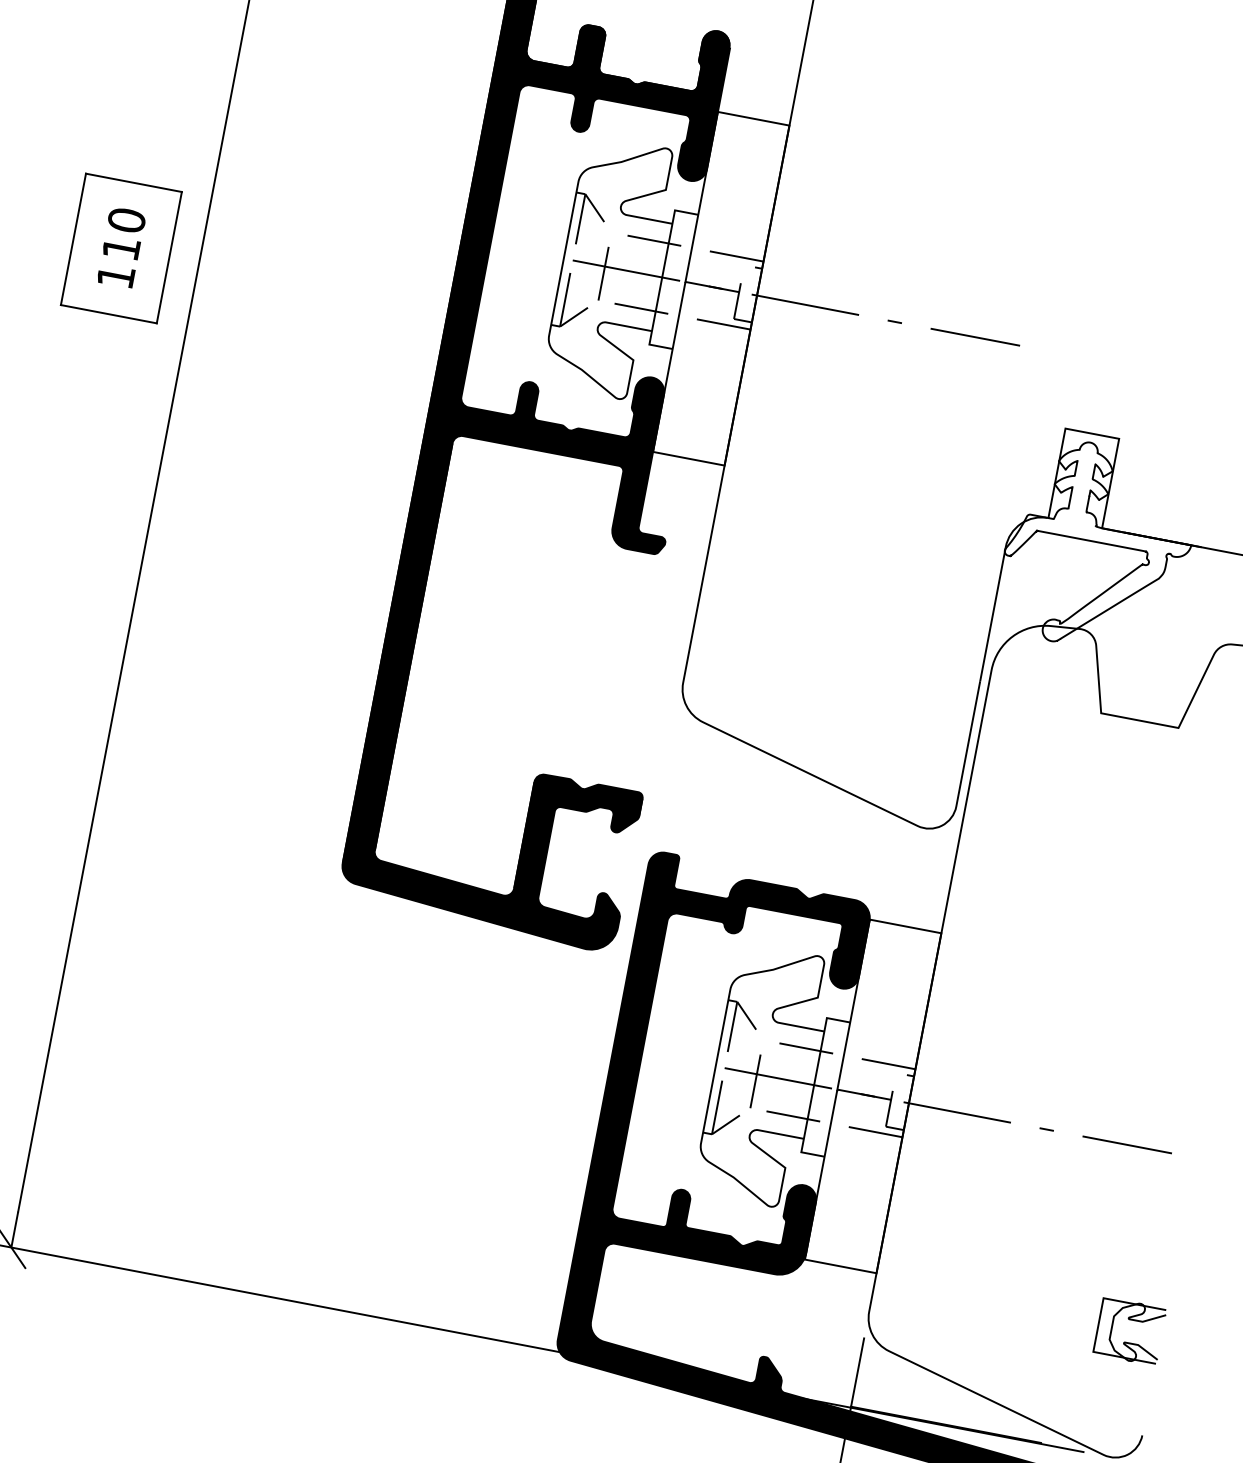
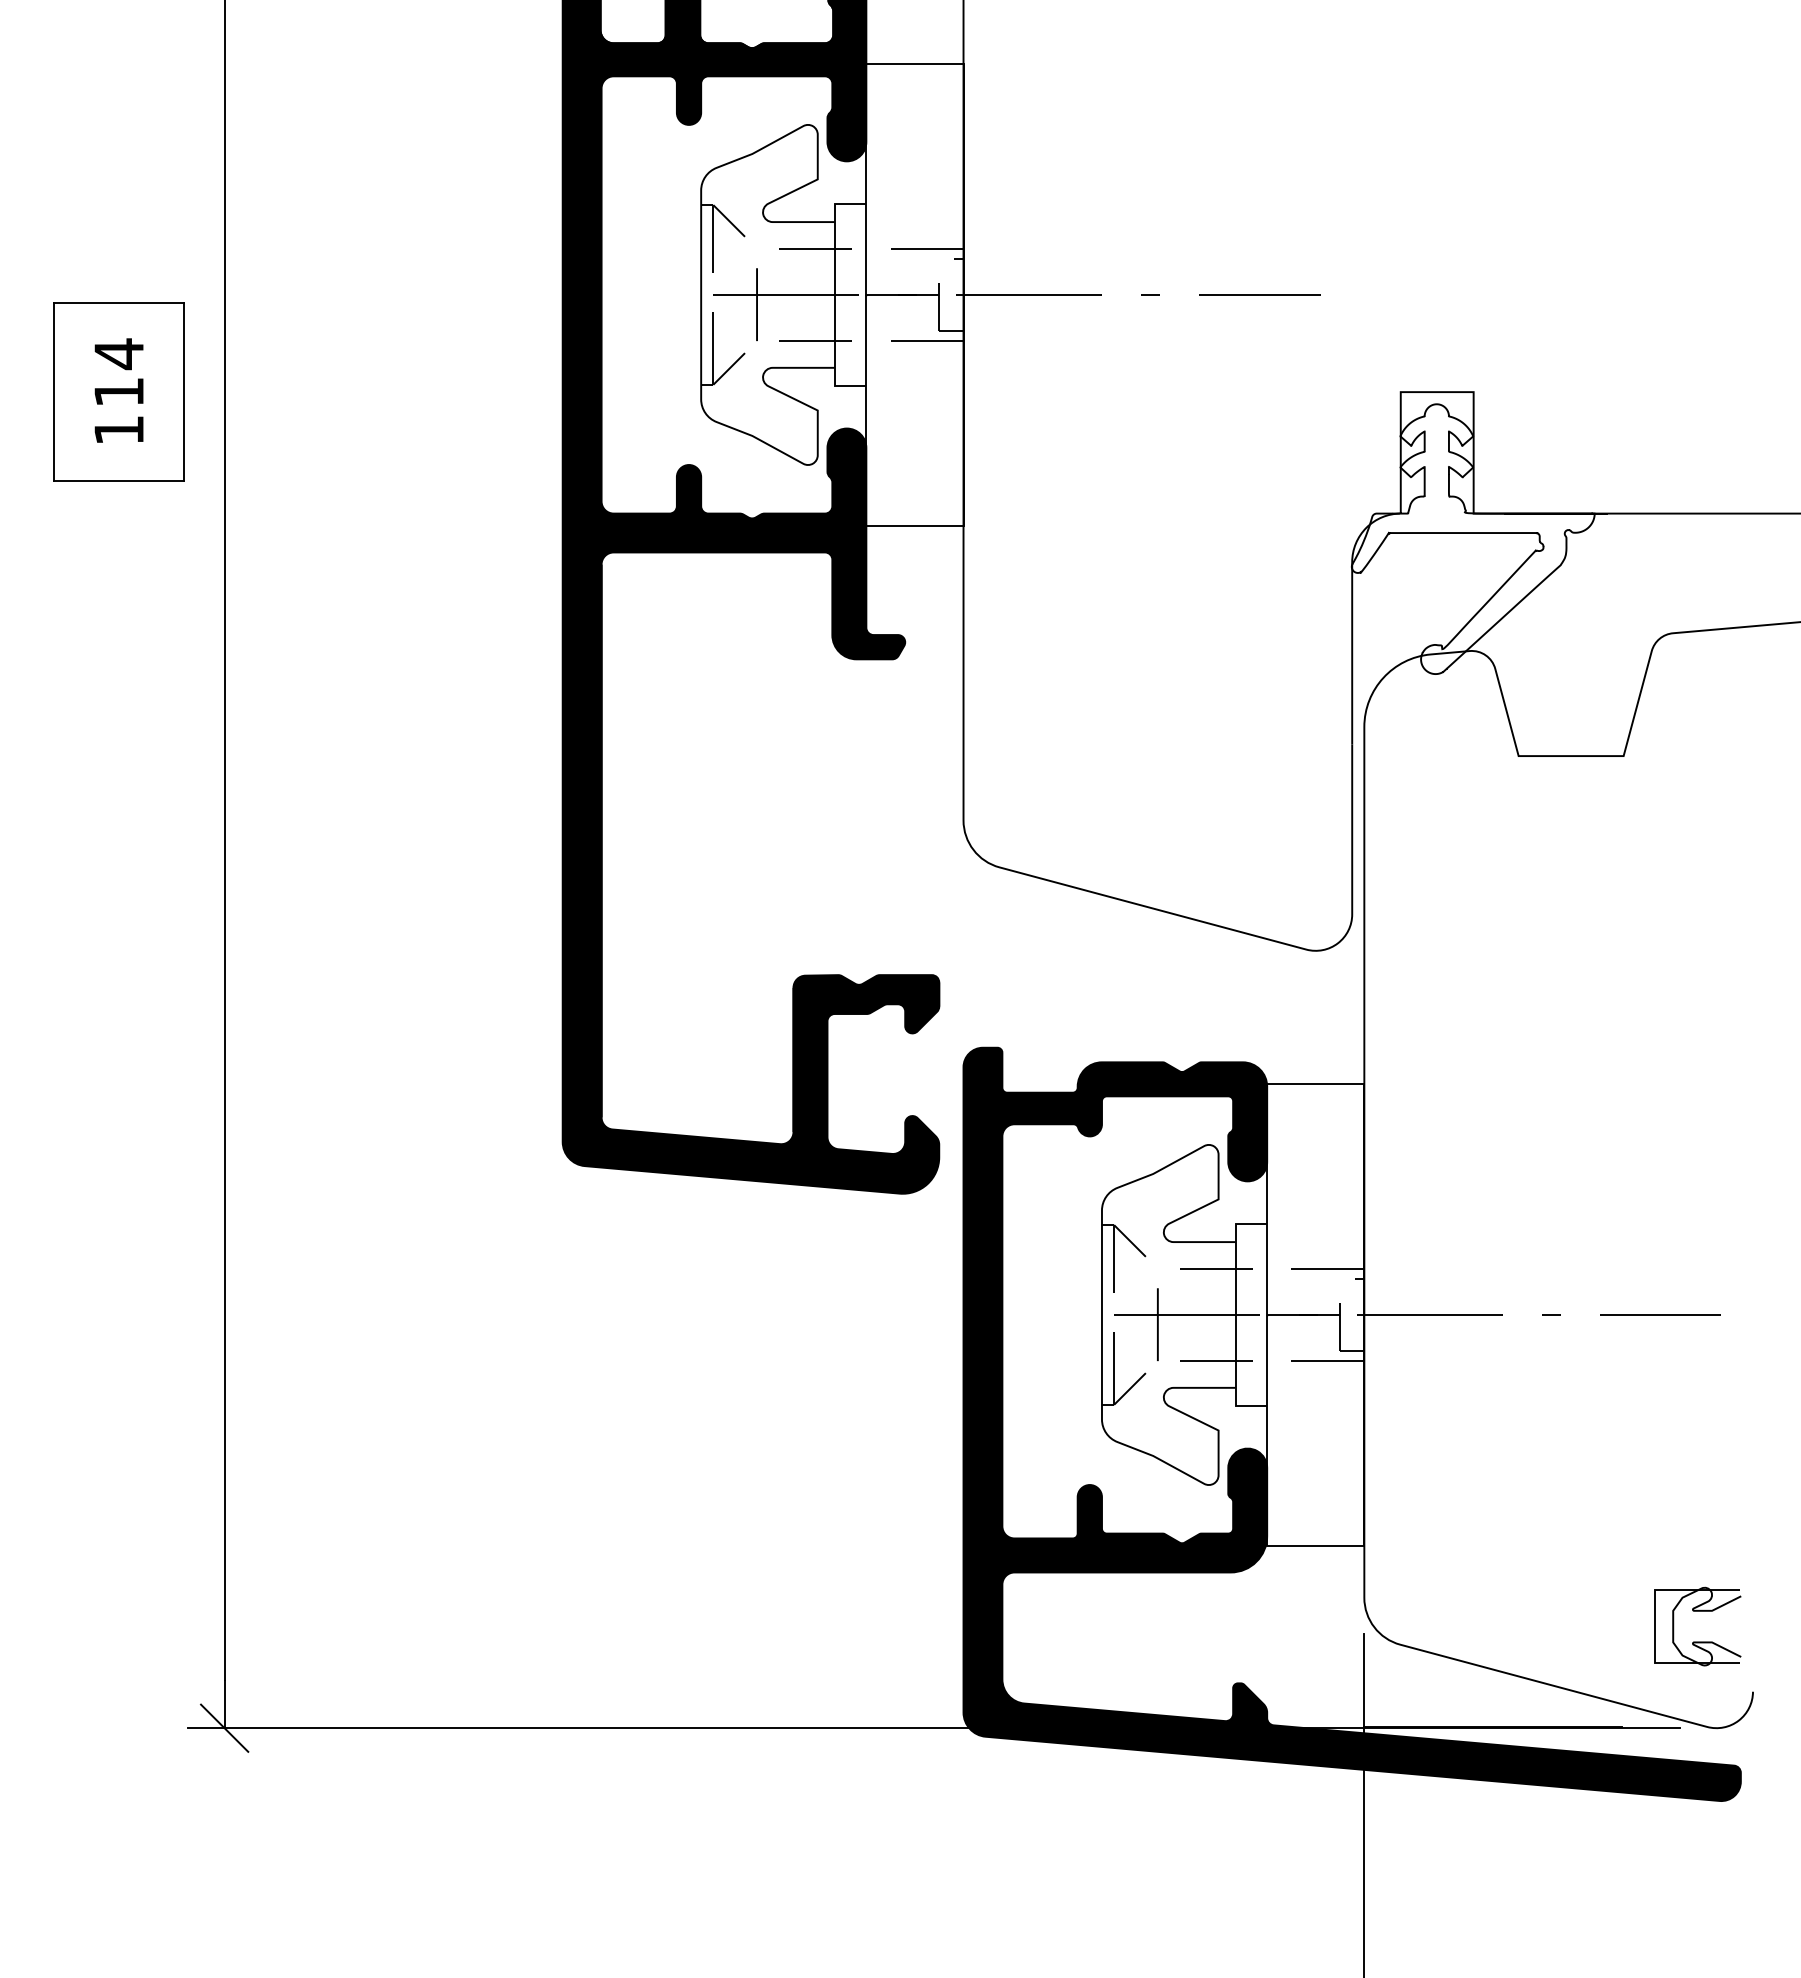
text: (126, 220) -> (119, 354), 110 -> 114
part: (1131, 1320) -> (1697, 1611), moved

